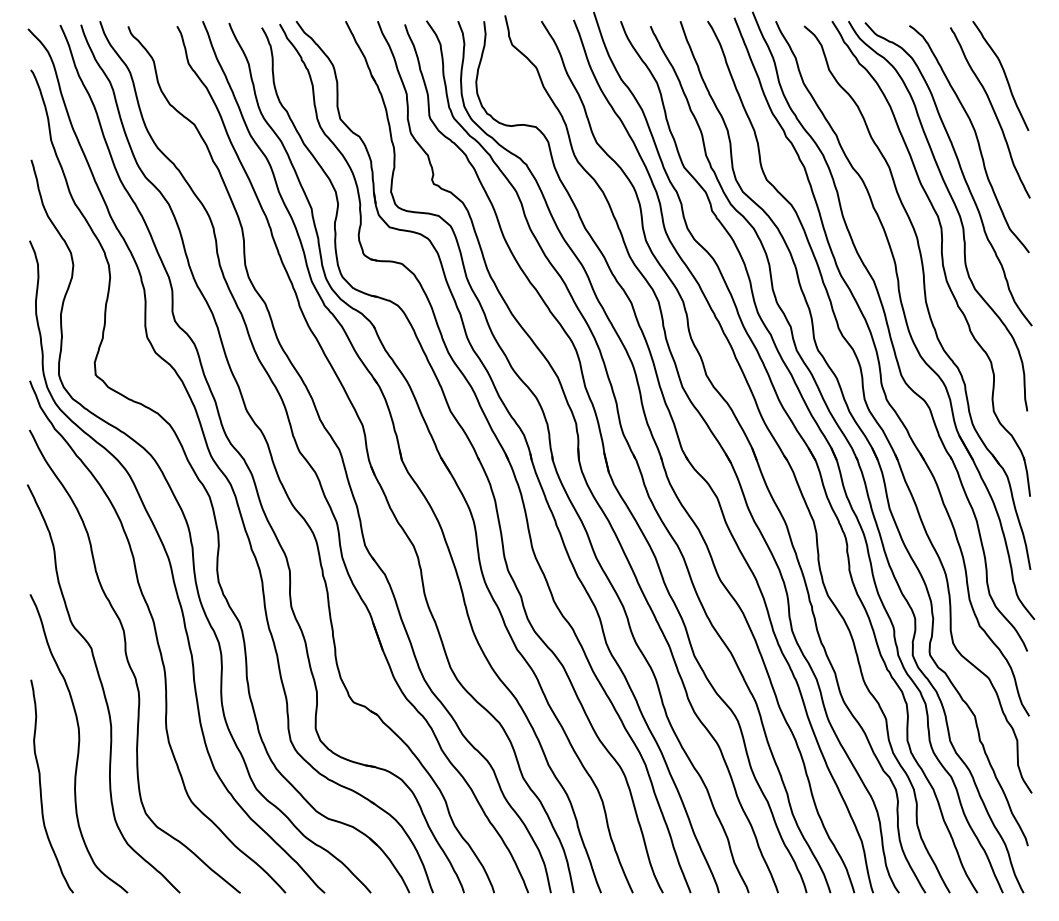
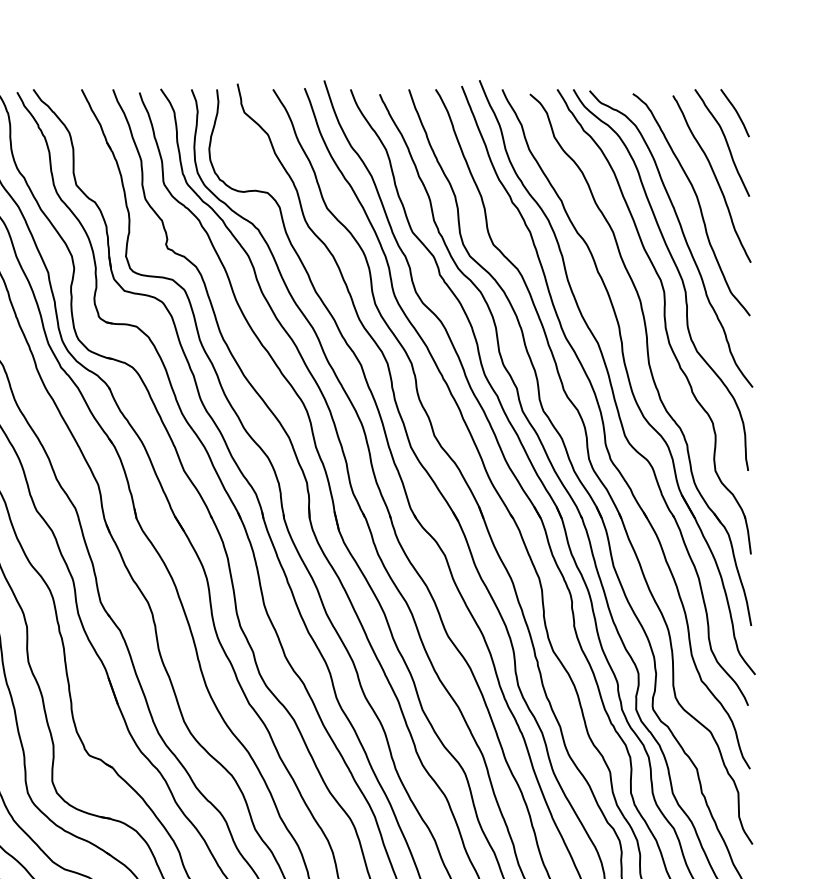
curve: (1014, 44) -> (735, 112), added

